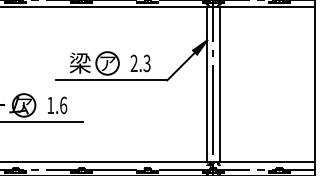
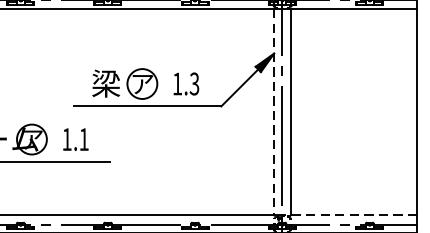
text: (133, 62) -> (176, 82), 2.3 -> 1.3
line: (207, 84) -> (274, 111), solid -> dashed
text: (63, 105) -> (84, 139), 1.6 -> 1.1
line: (264, 162) -> (349, 215), solid -> dashed

